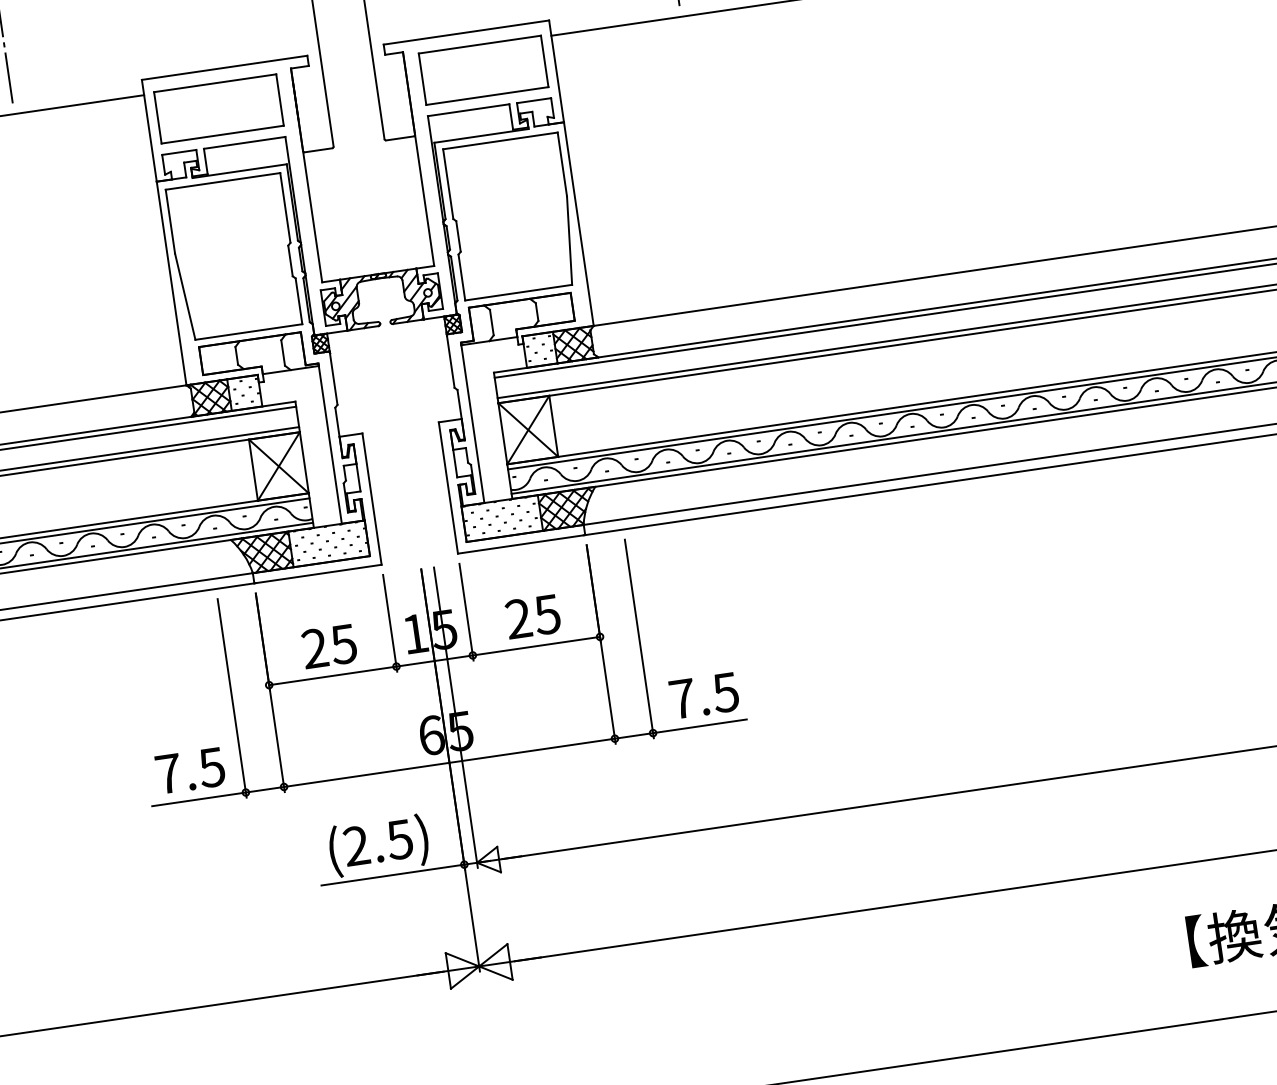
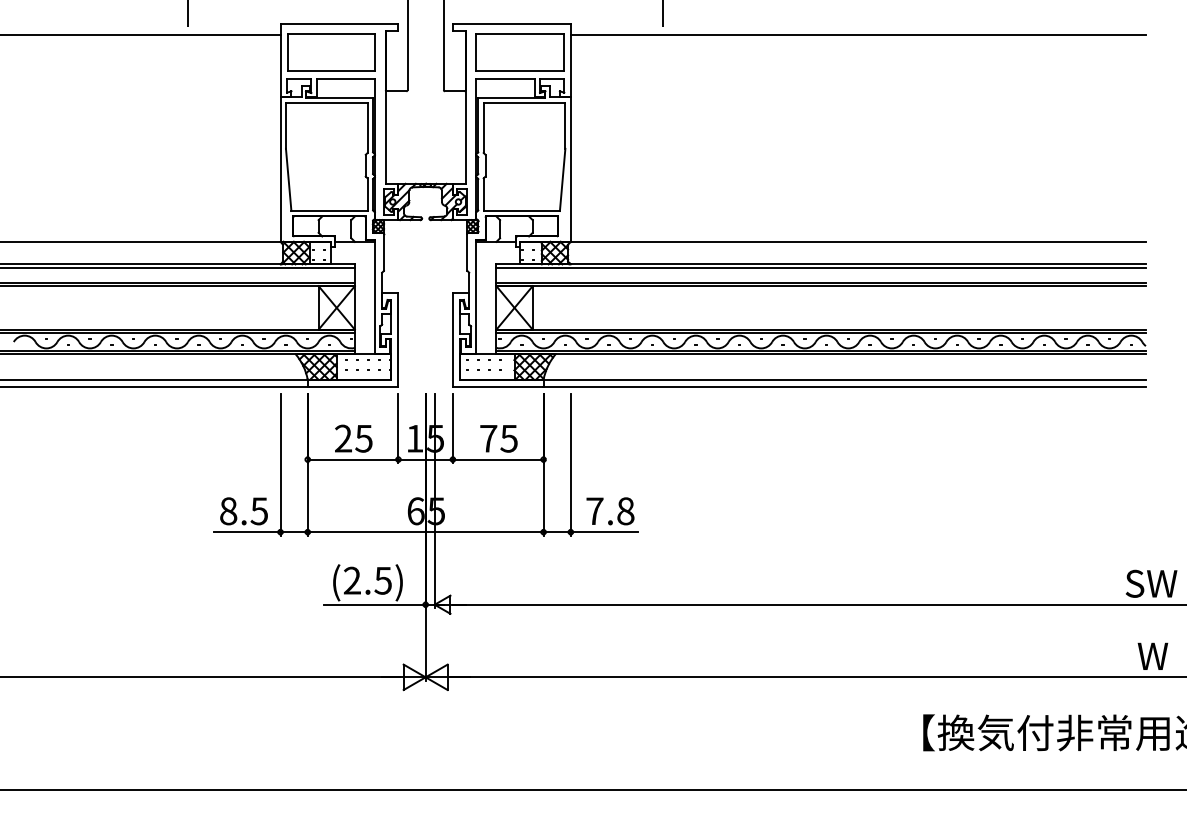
text: (518, 618) -> (488, 438), 25 -> 75
text: (725, 692) -> (625, 511), 7.5 -> 7.8
text: (168, 774) -> (228, 511), 7.5 -> 8.5

